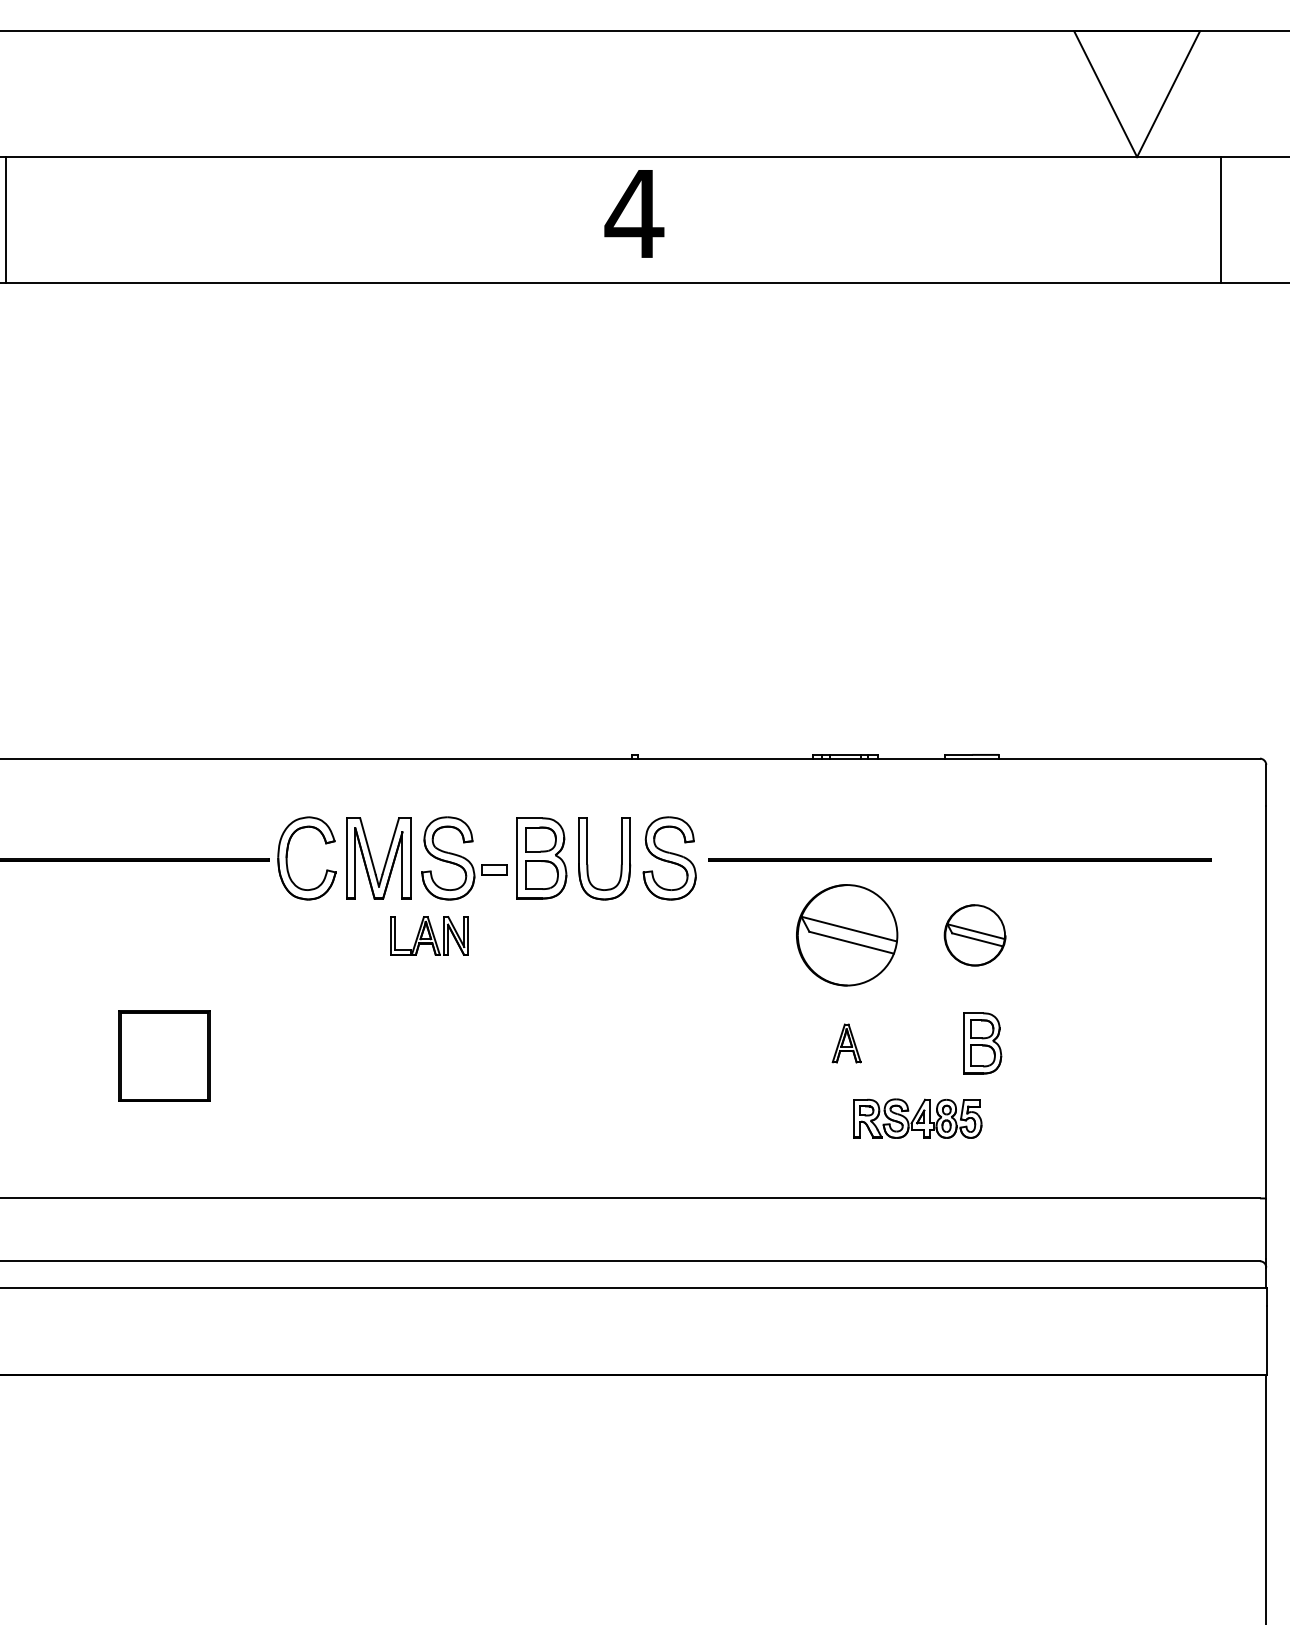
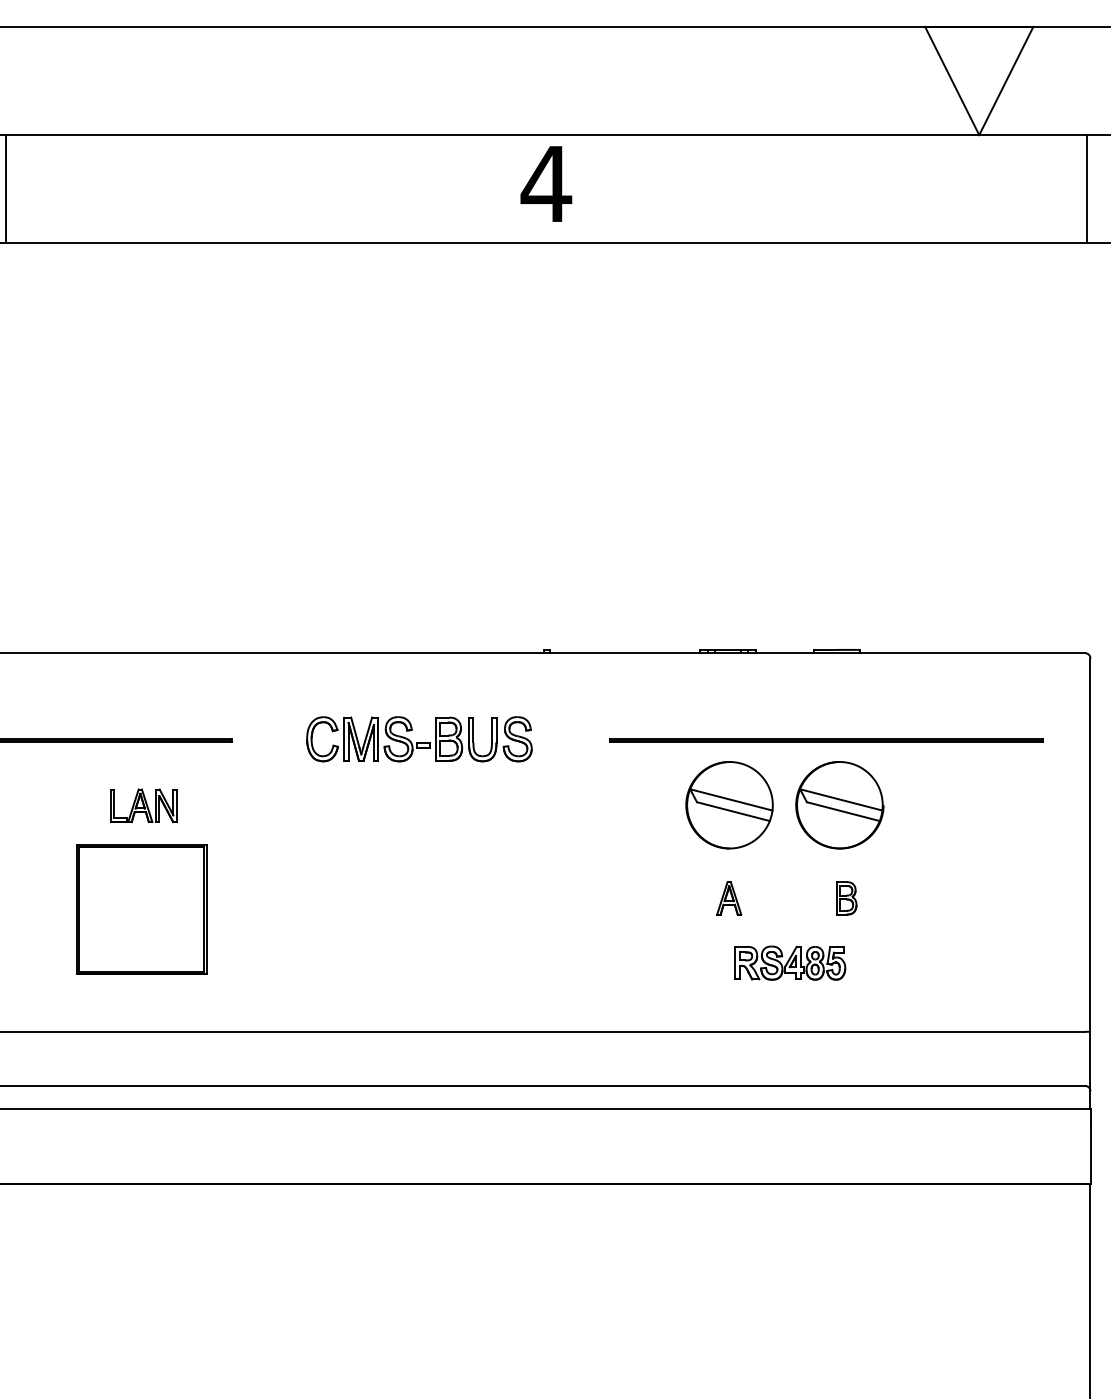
line: (1220, 219) -> (1087, 188), moved
part: (486, 858) -> (419, 739), size x0.62
part: (429, 935) -> (143, 805), moved
part: (974, 935) -> (839, 805), size x1.67
part: (983, 1043) -> (846, 898), size x0.62
part: (164, 1055) -> (141, 908), size x1.67

